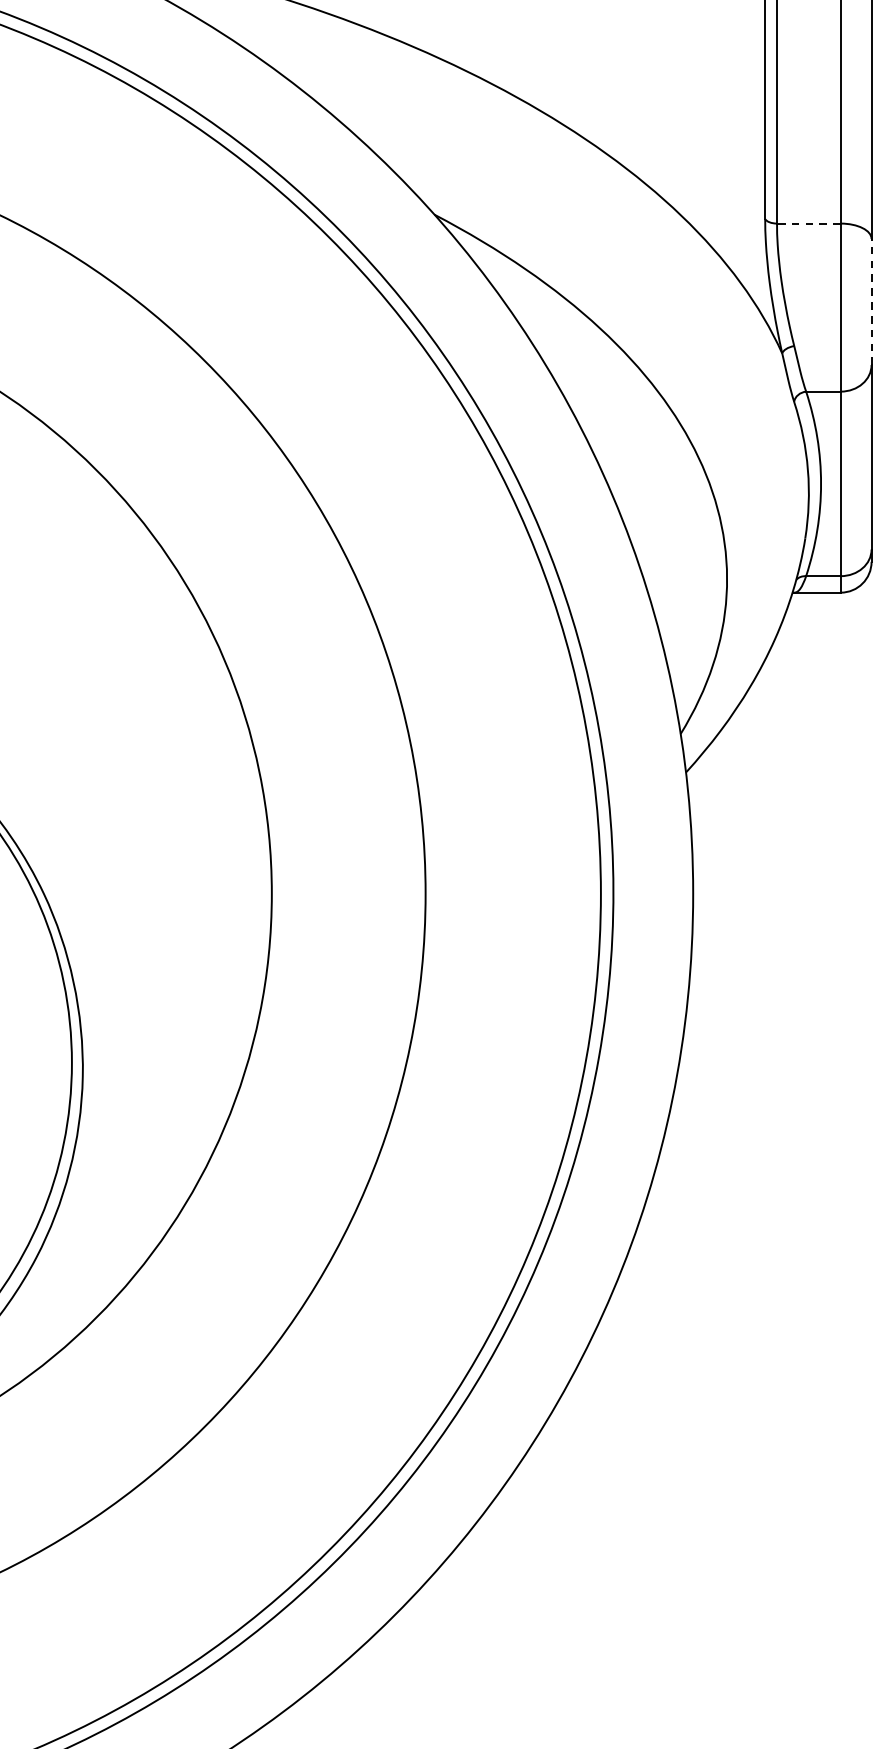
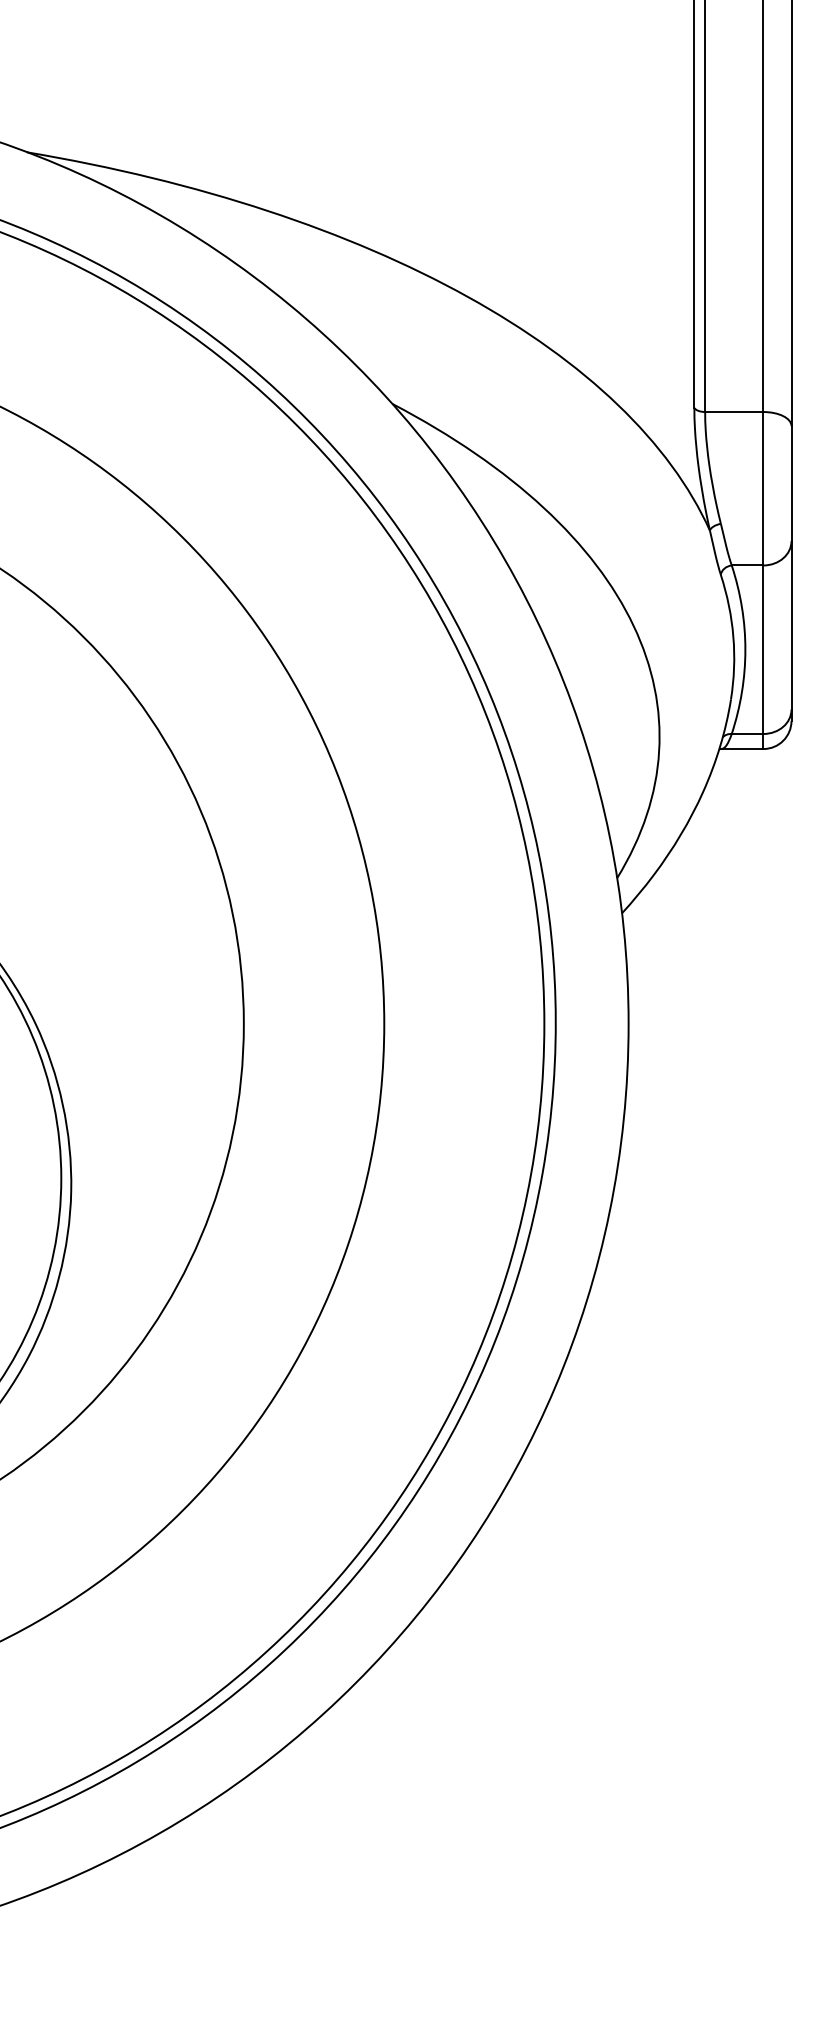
line: (808, 224) -> (733, 412), dashed -> solid
line: (871, 301) -> (791, 483), dashed -> solid

